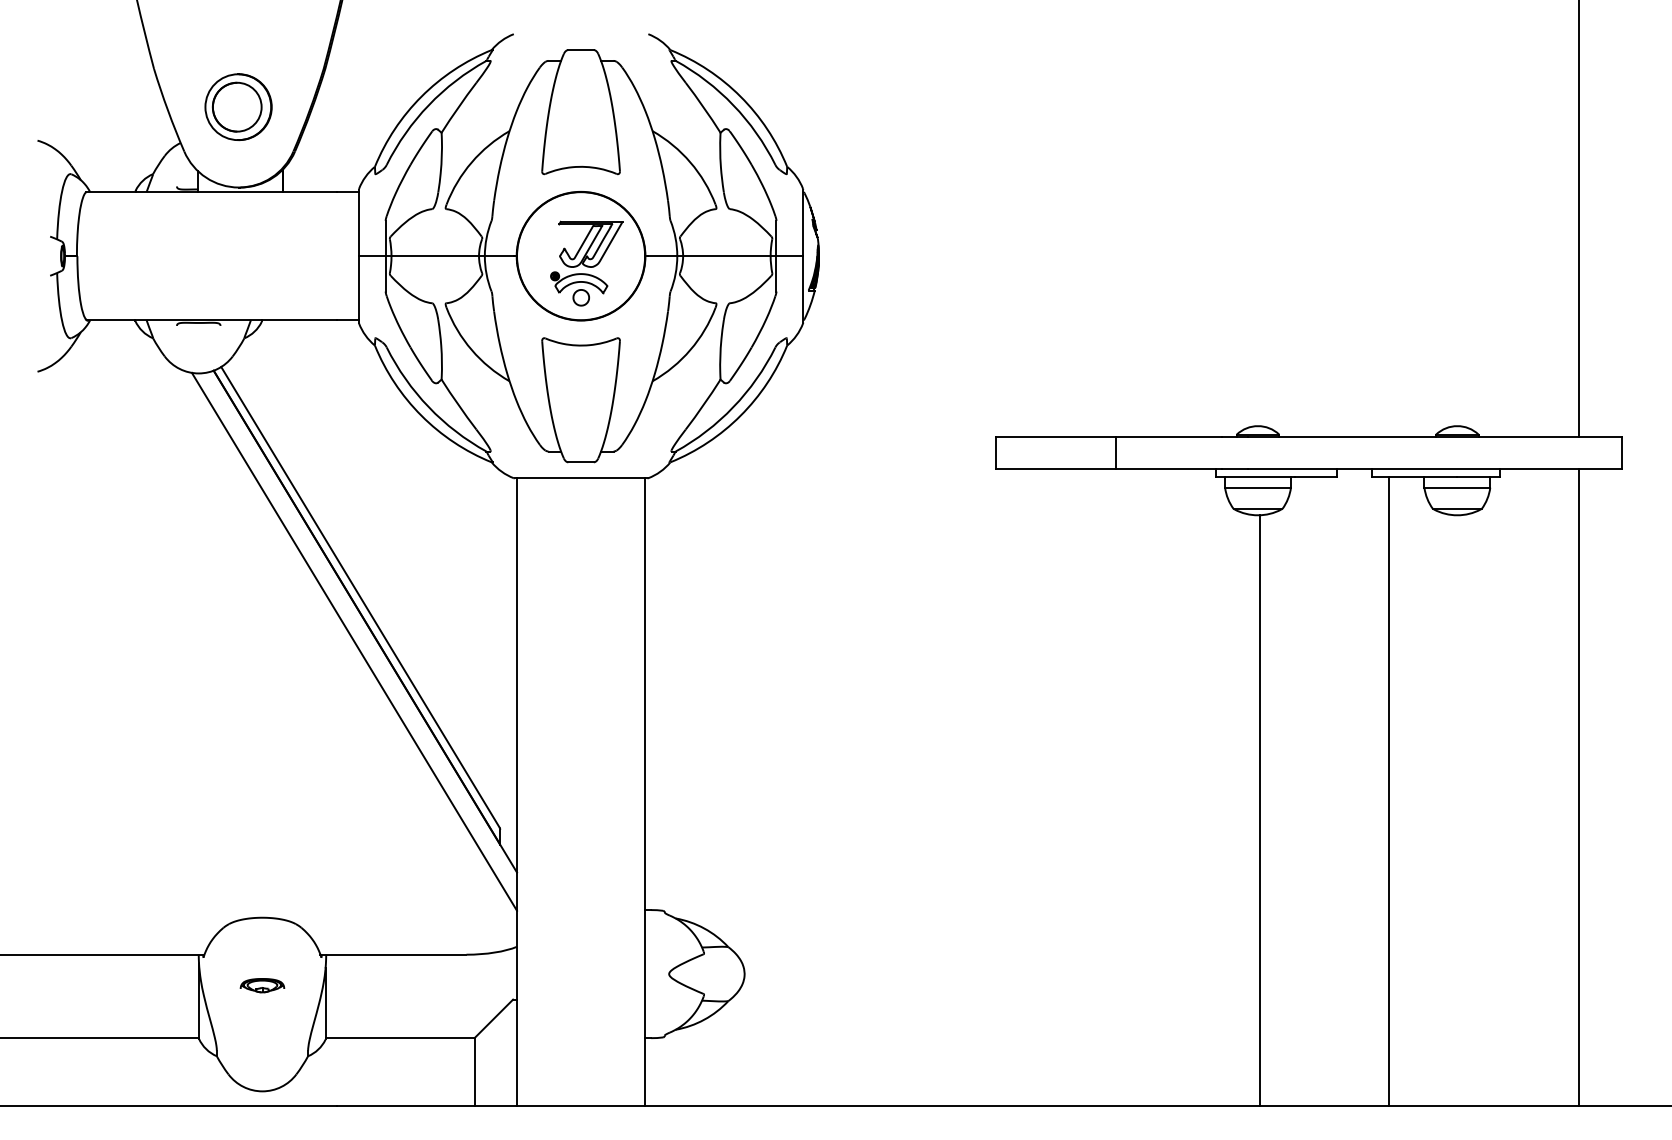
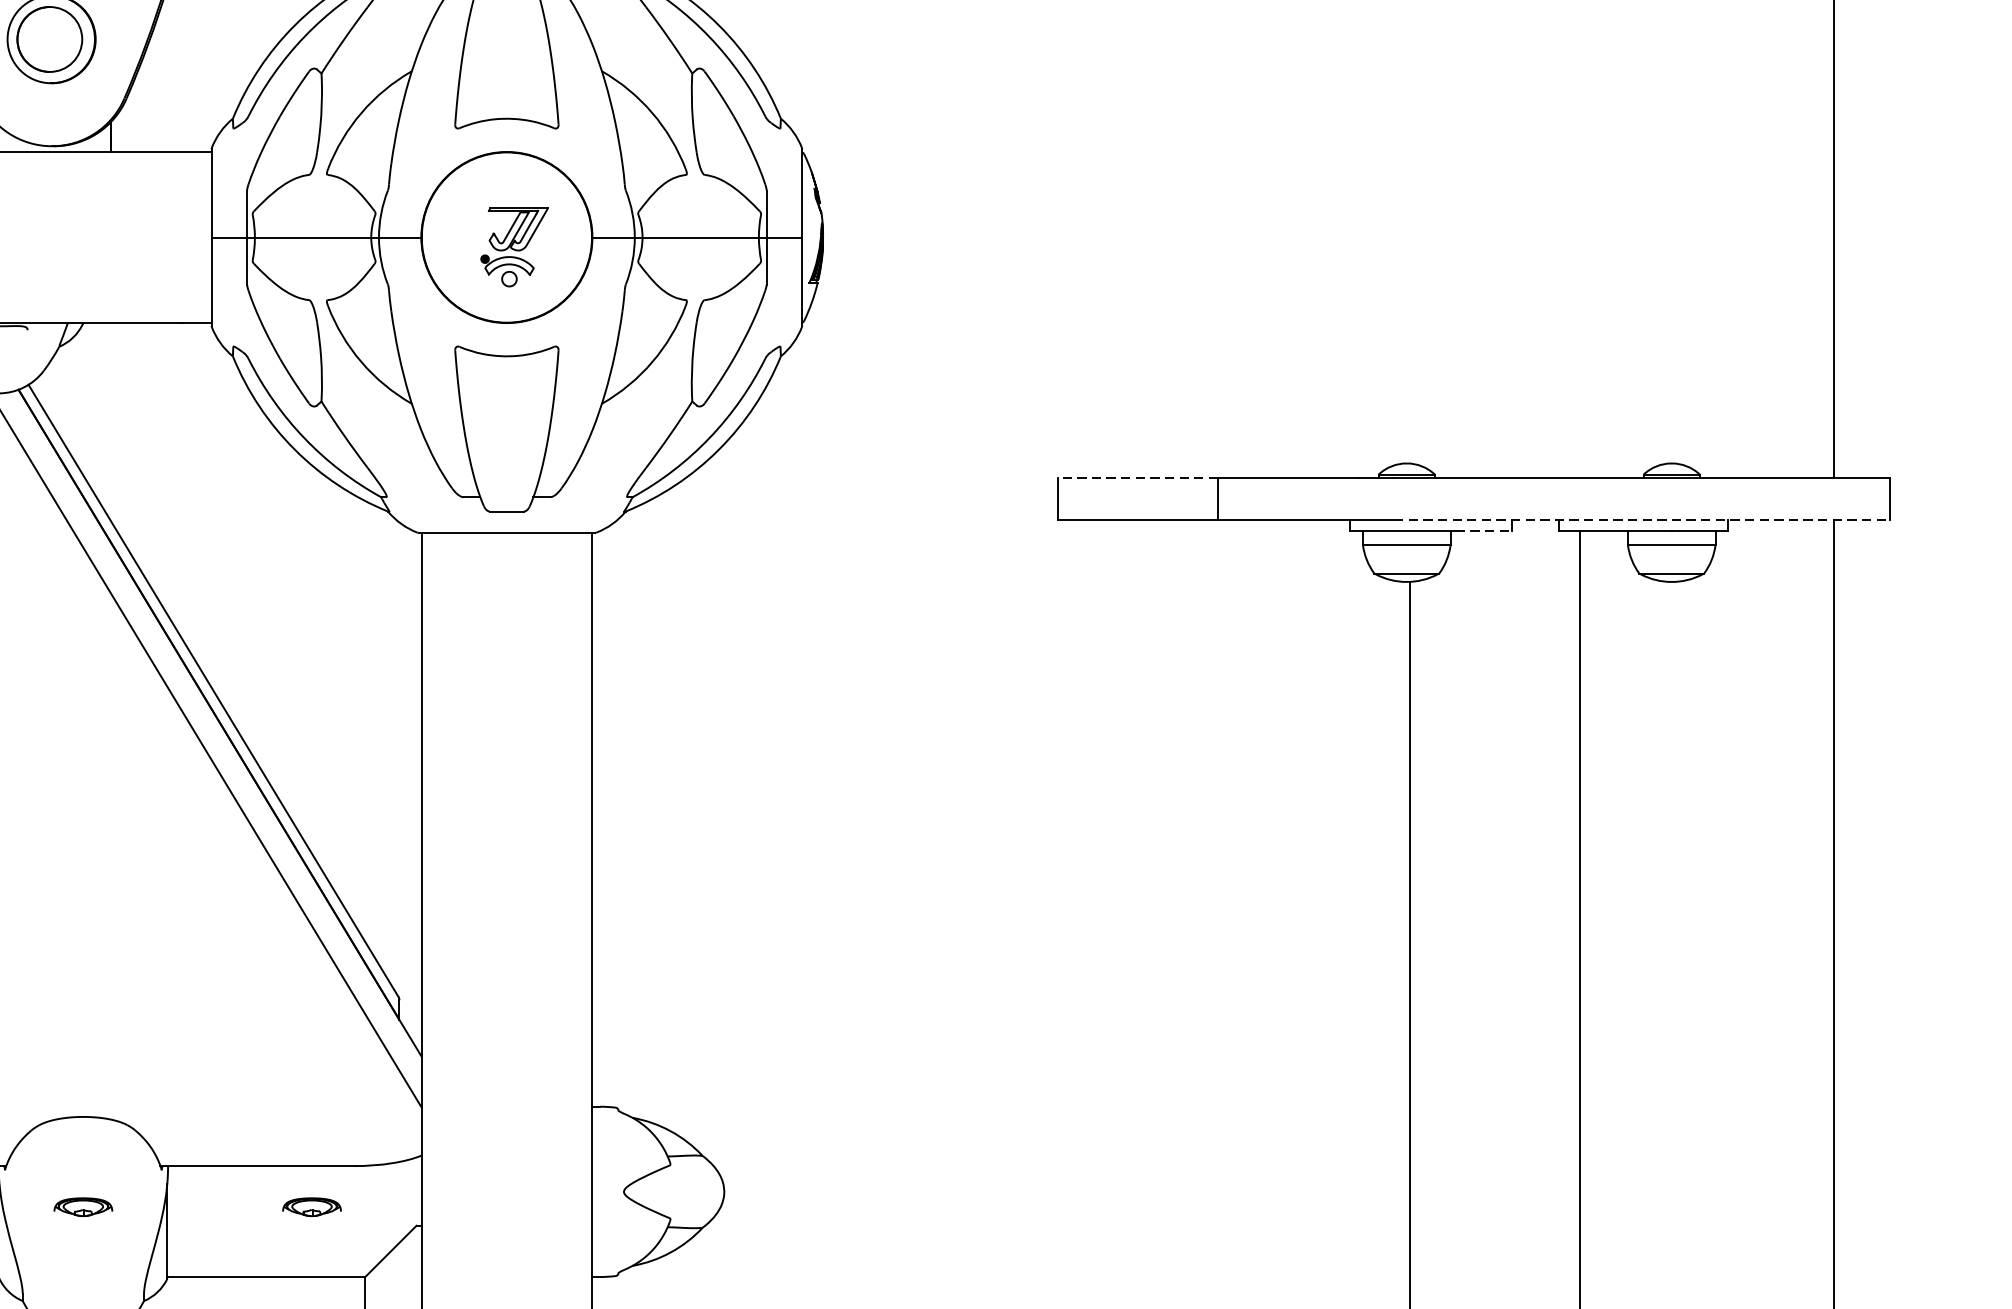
part: (586, 263) -> (514, 247), size x0.7
line: (1055, 436) -> (1137, 477), solid -> dashed
line: (1435, 468) -> (1642, 519), solid -> dashed
line: (1316, 477) -> (1484, 531), solid -> dashed
part: (434, 985) -> (312, 1206), added

